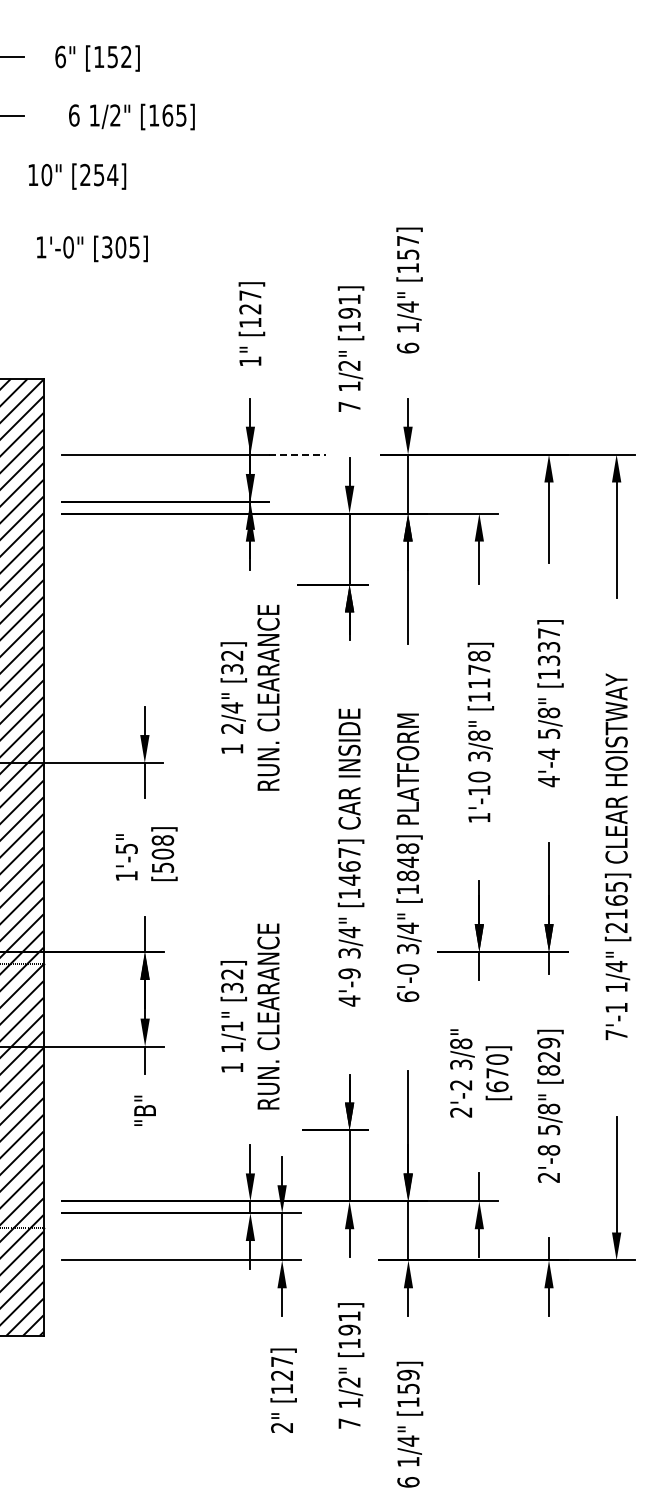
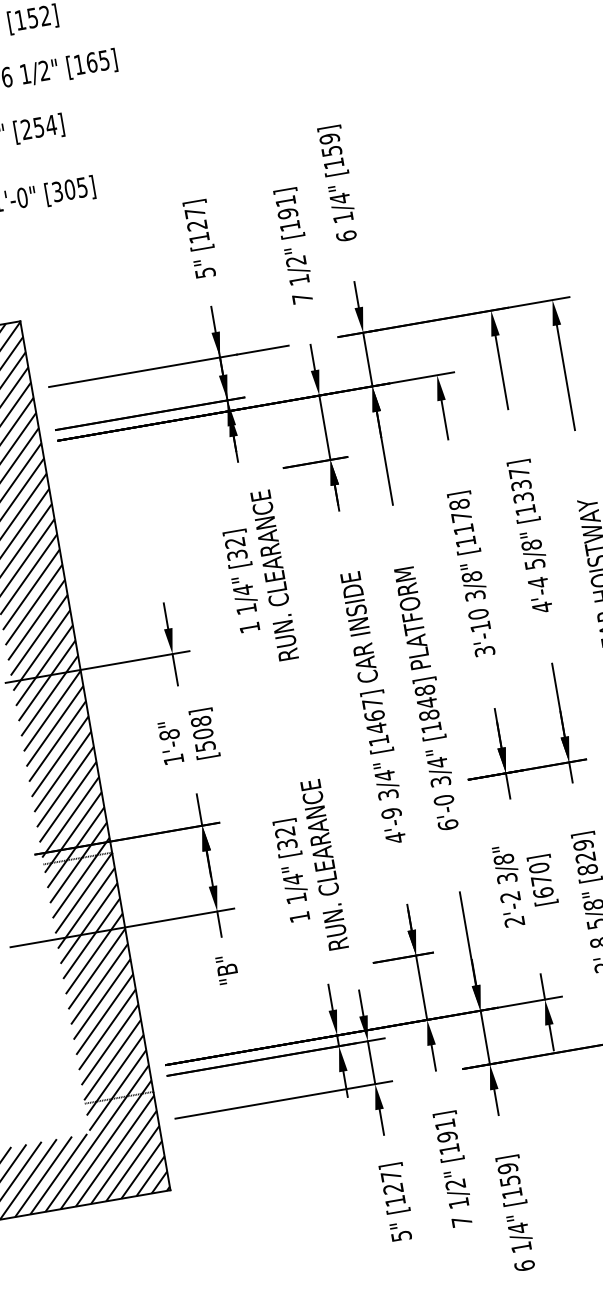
text: (407, 240) -> (329, 138), [157] -> [159]
text: (250, 361) -> (205, 272), 1" -> 5"
line: (298, 454) -> (263, 349), dashed -> solid
text: (232, 728) -> (246, 608), 2/4" -> 1/4"
text: (479, 817) -> (484, 651), 1'-10 -> 3'-10
text: (126, 848) -> (169, 734), 1'-5" -> 1'-8"
text: (232, 1026) -> (293, 879), 1/1" -> 1/4"
text: (282, 1427) -> (401, 1235), 2" -> 5"

